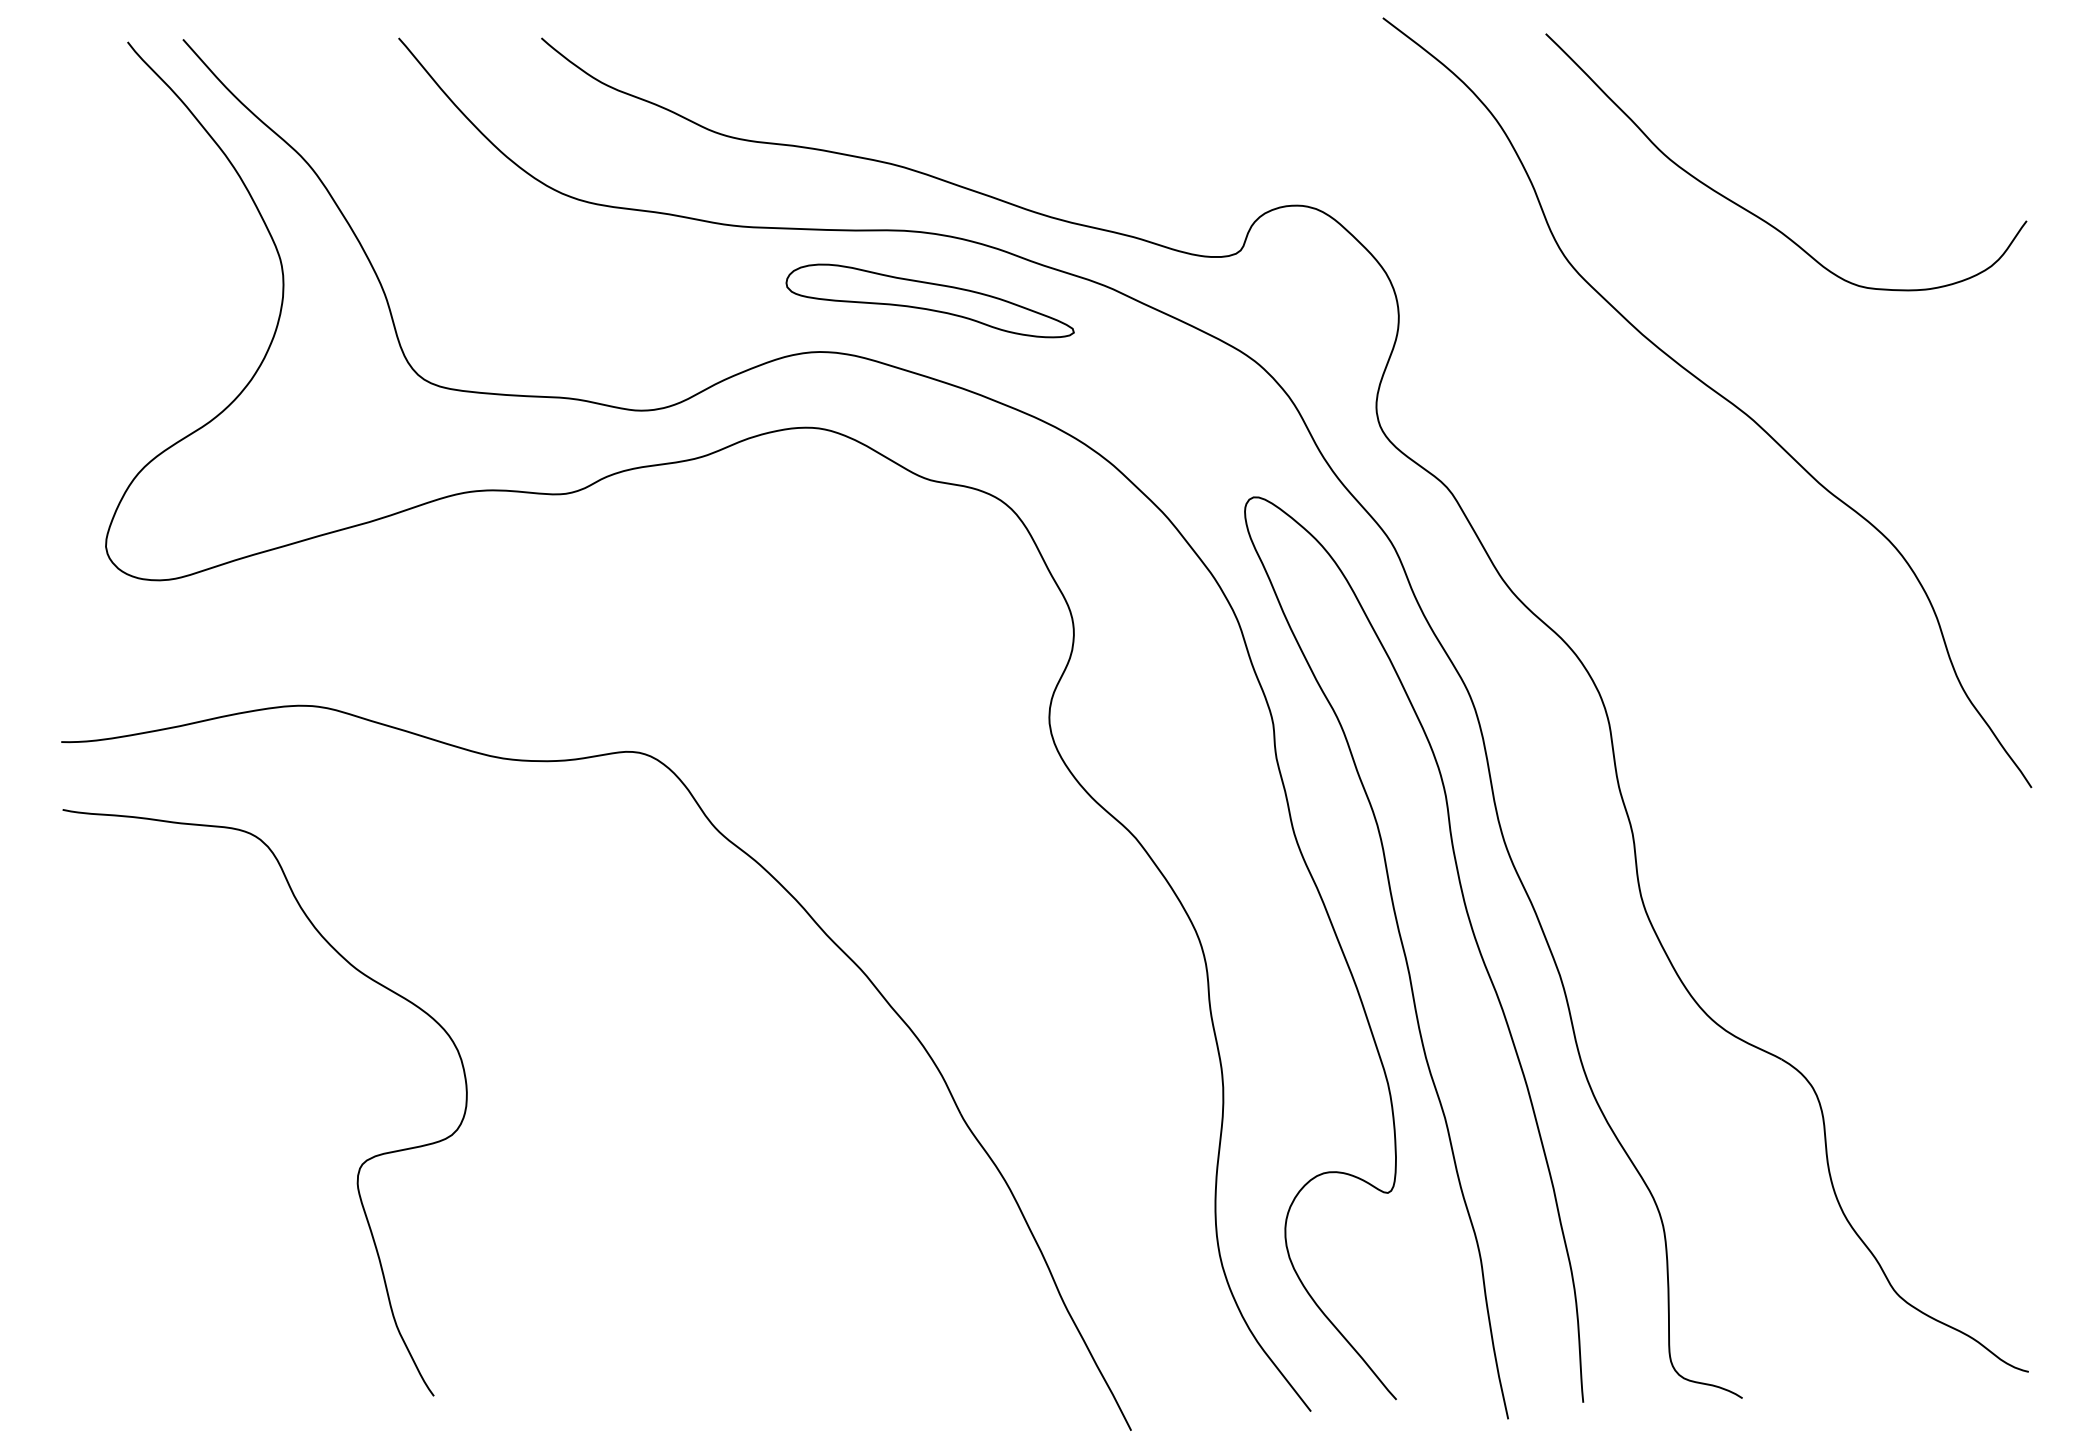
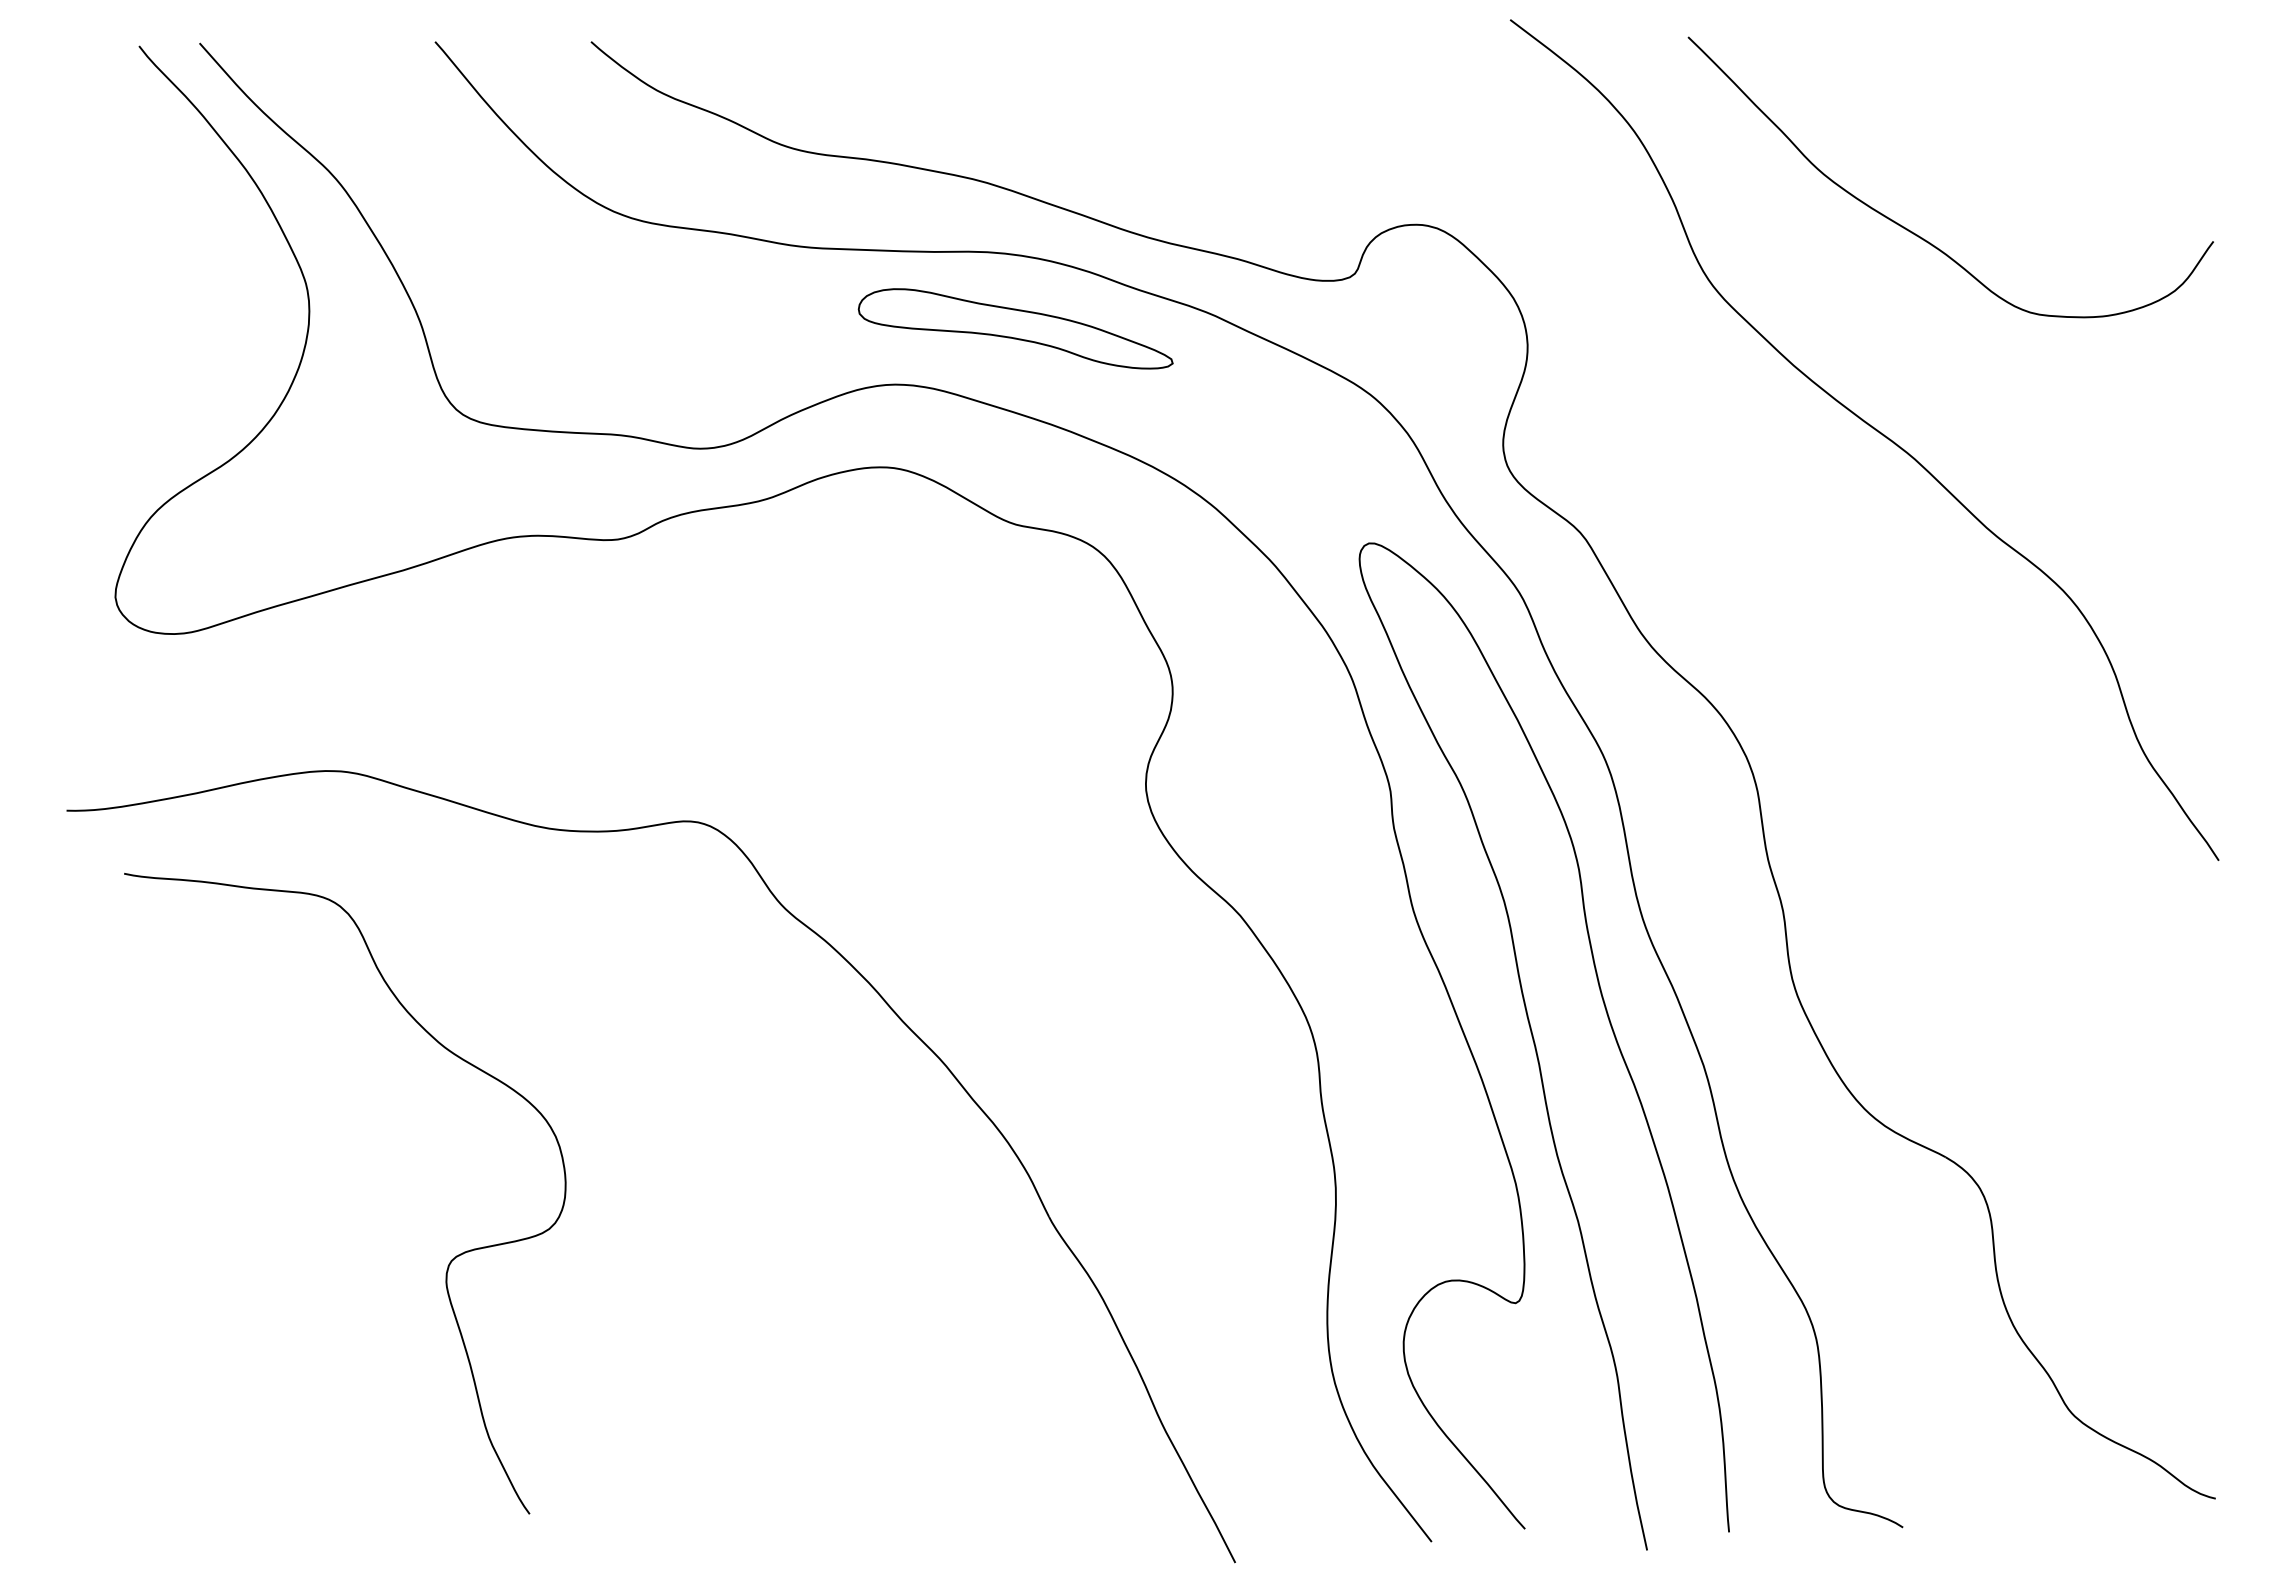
curve: (361, 1163) -> (450, 1260), moved

